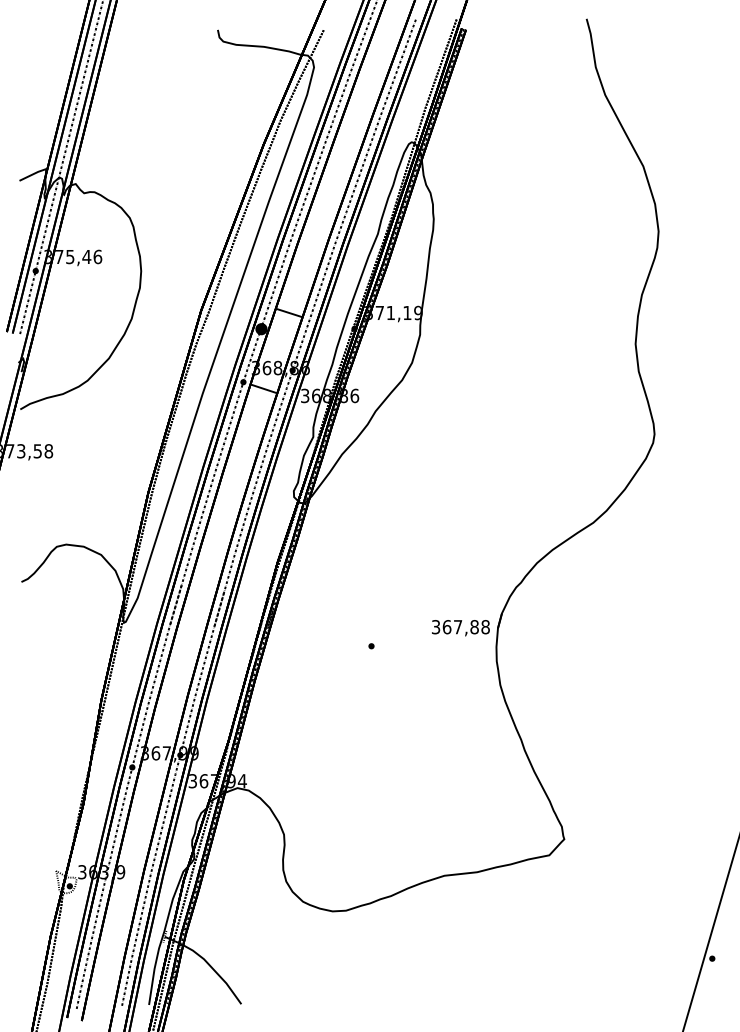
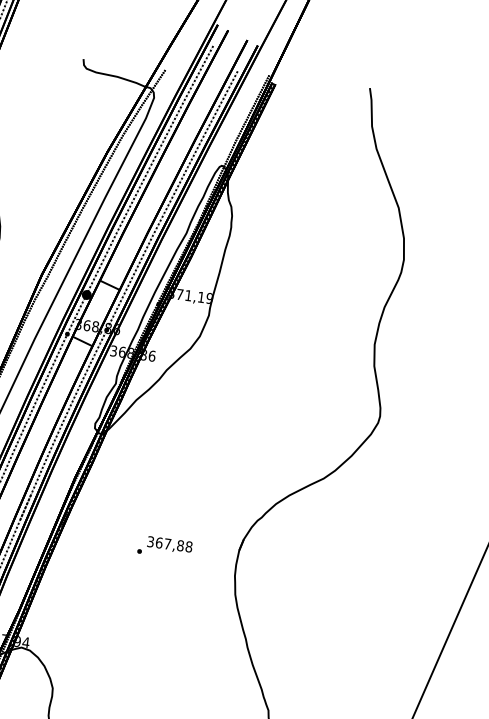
text: (460, 628) -> (169, 545), moved

